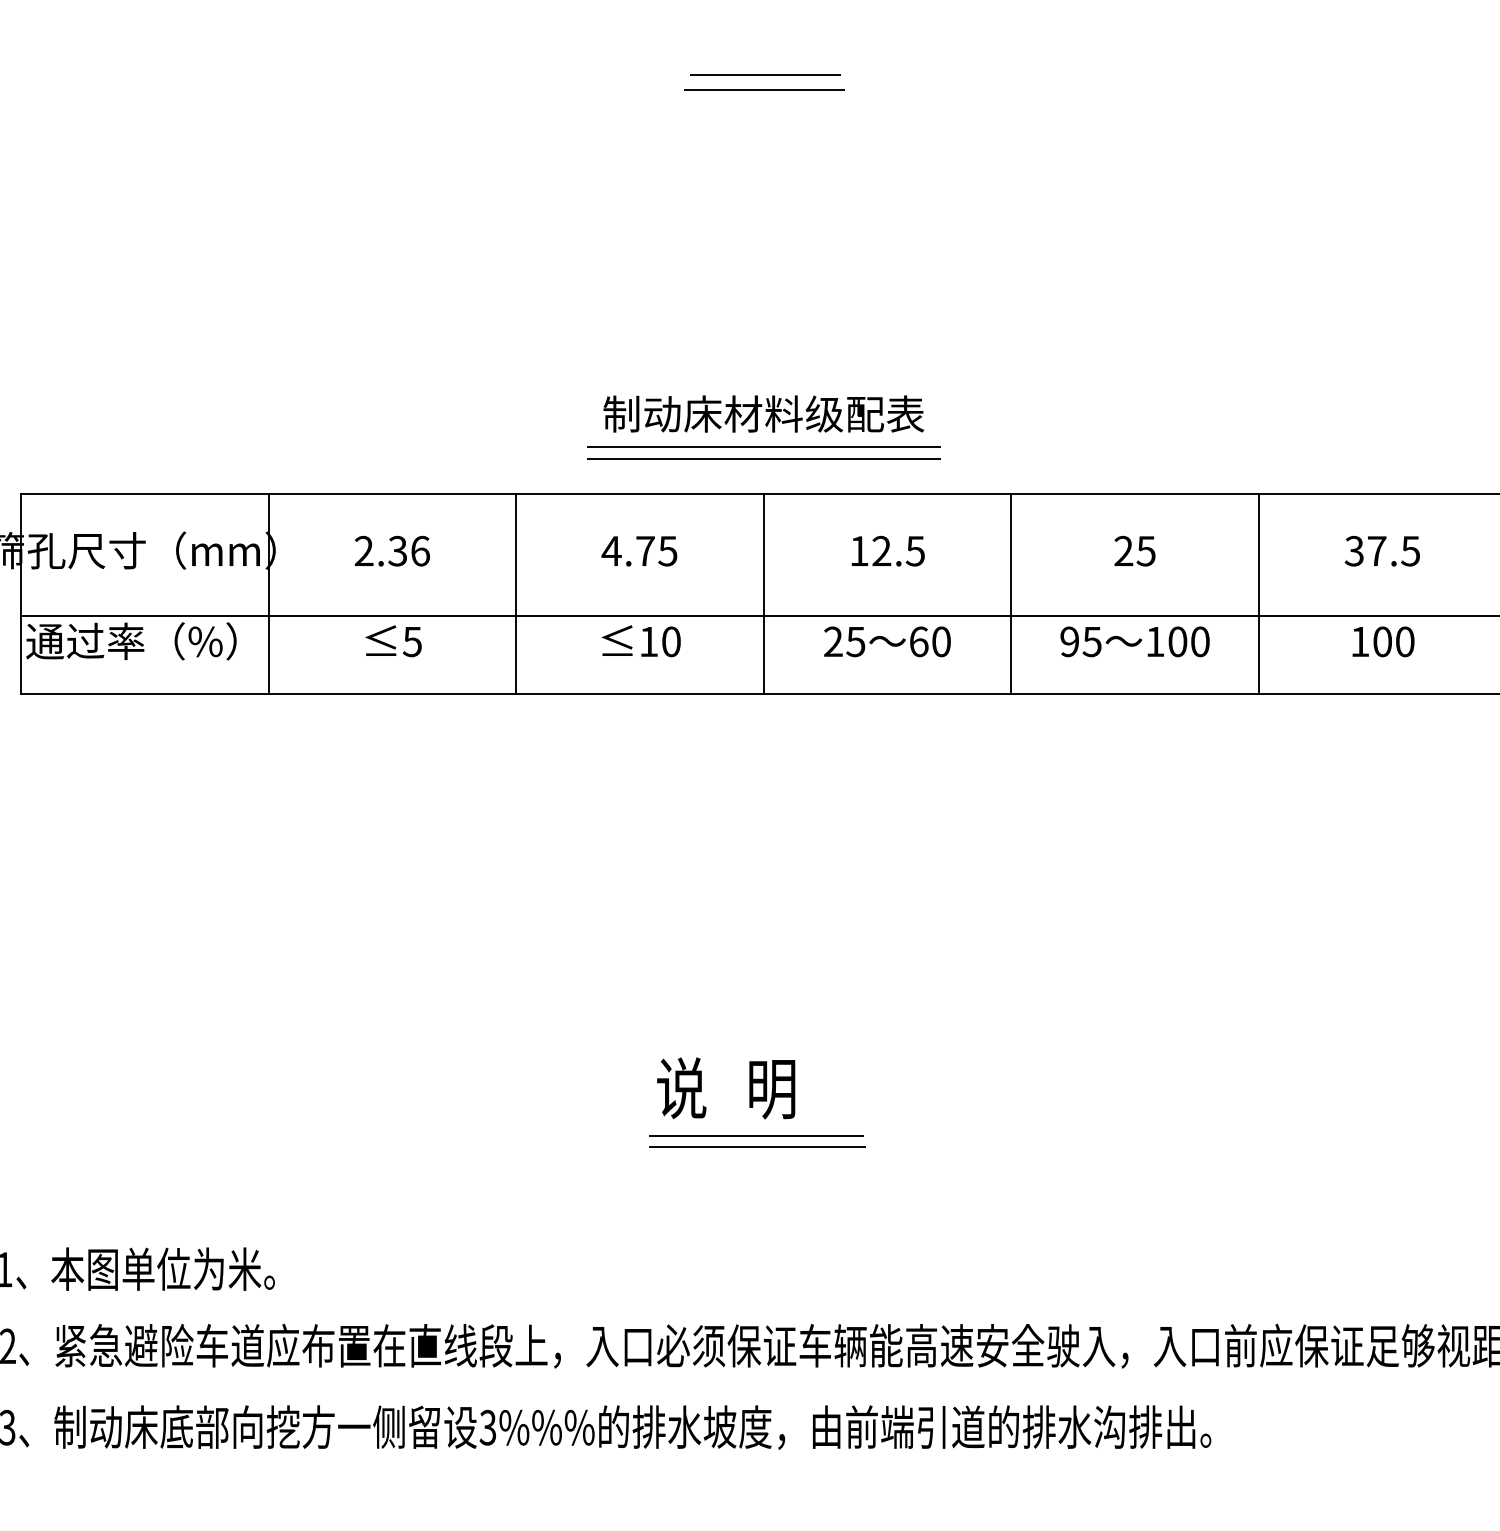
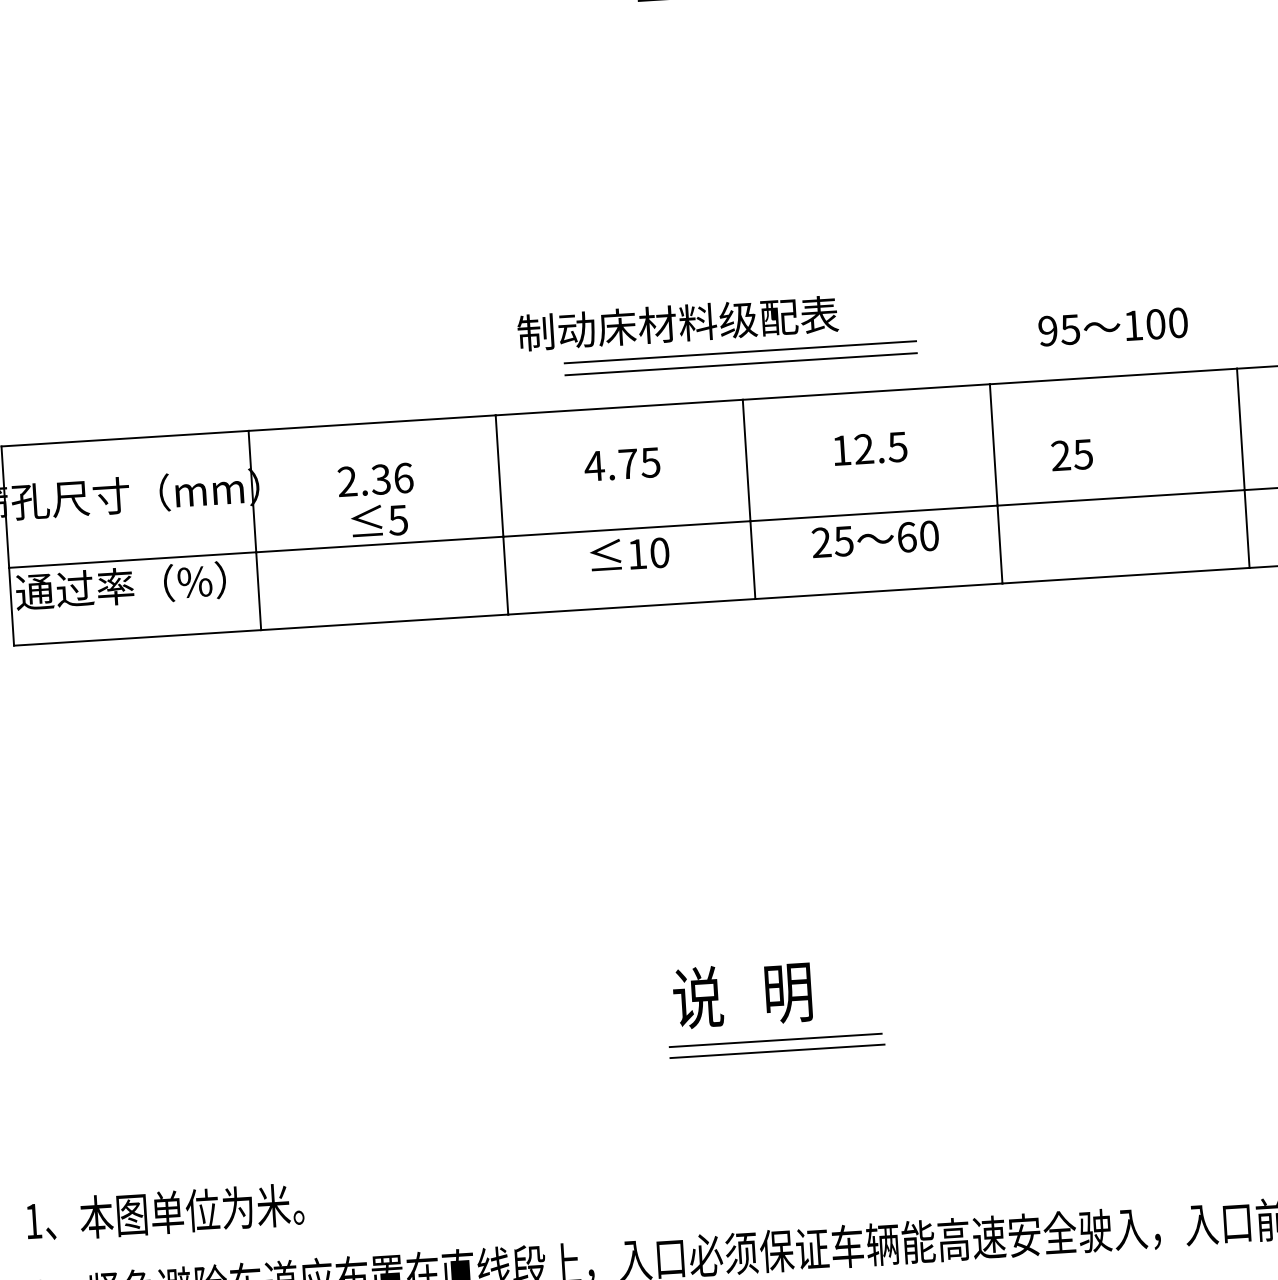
text: (763, 413) -> (677, 322), moved
text: (1134, 550) -> (1071, 454), moved
text: (393, 641) -> (379, 521), moved
text: (1134, 641) -> (1112, 326), moved

